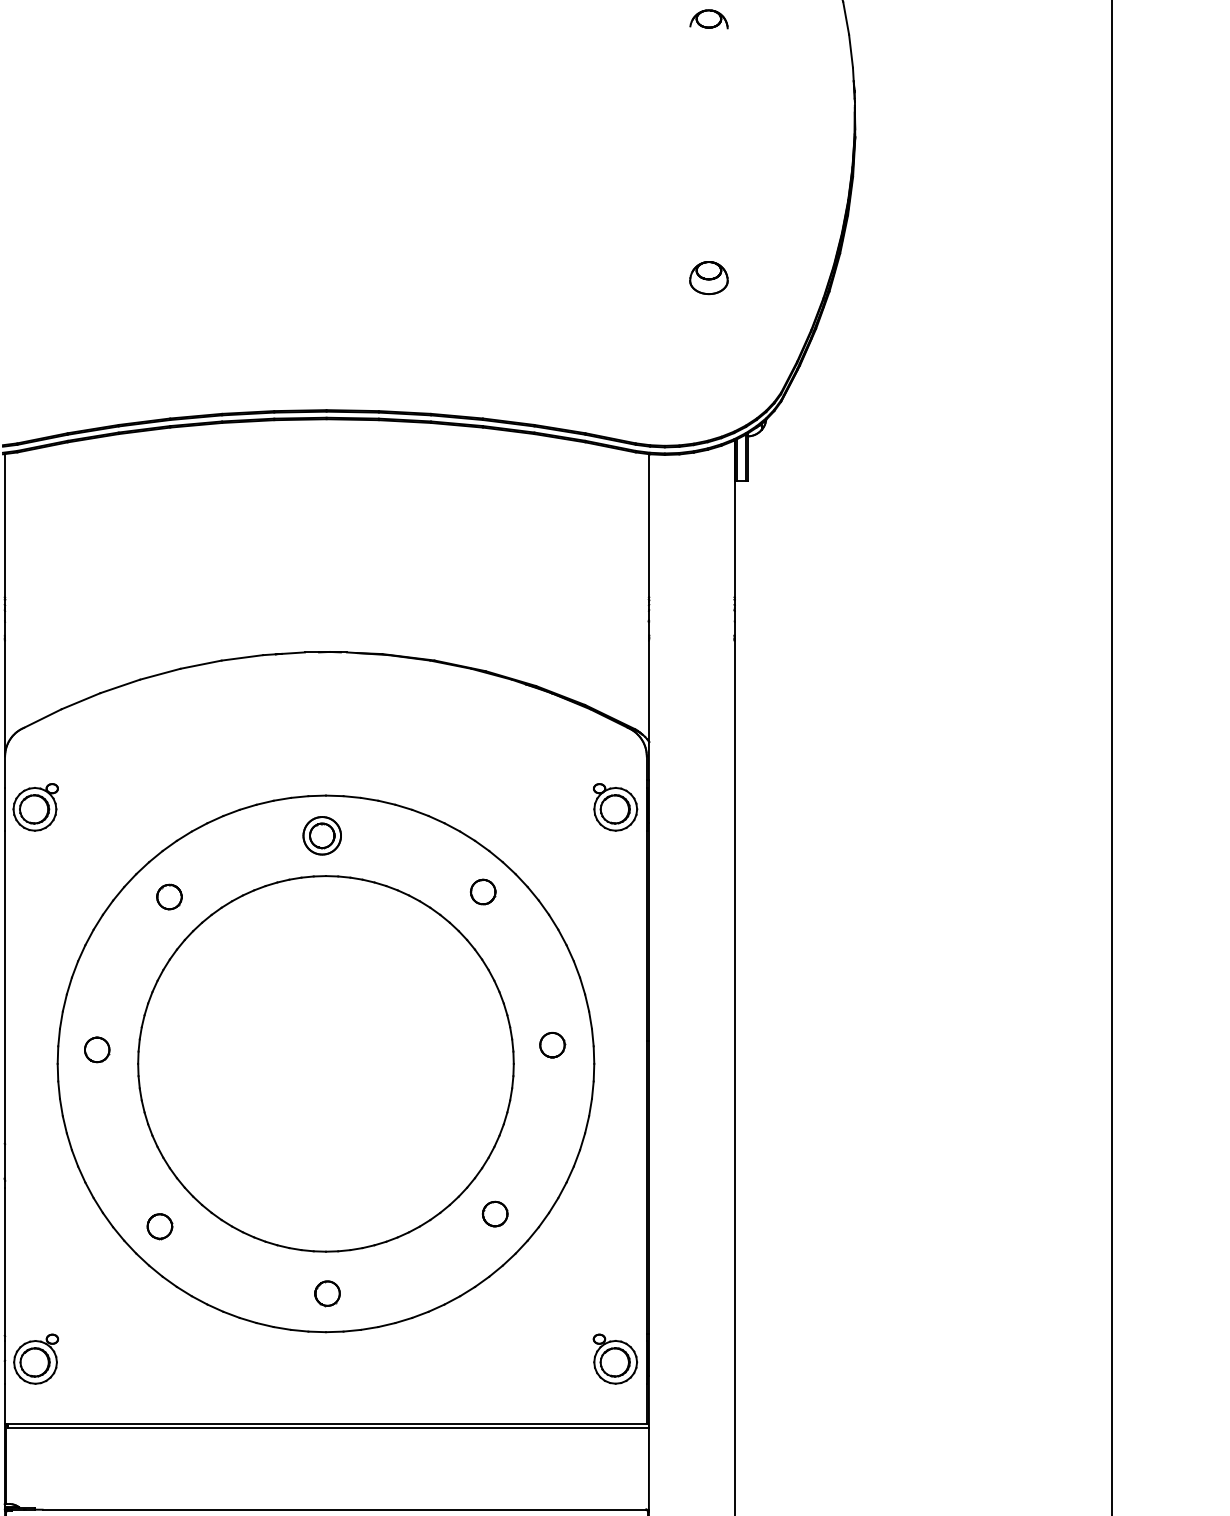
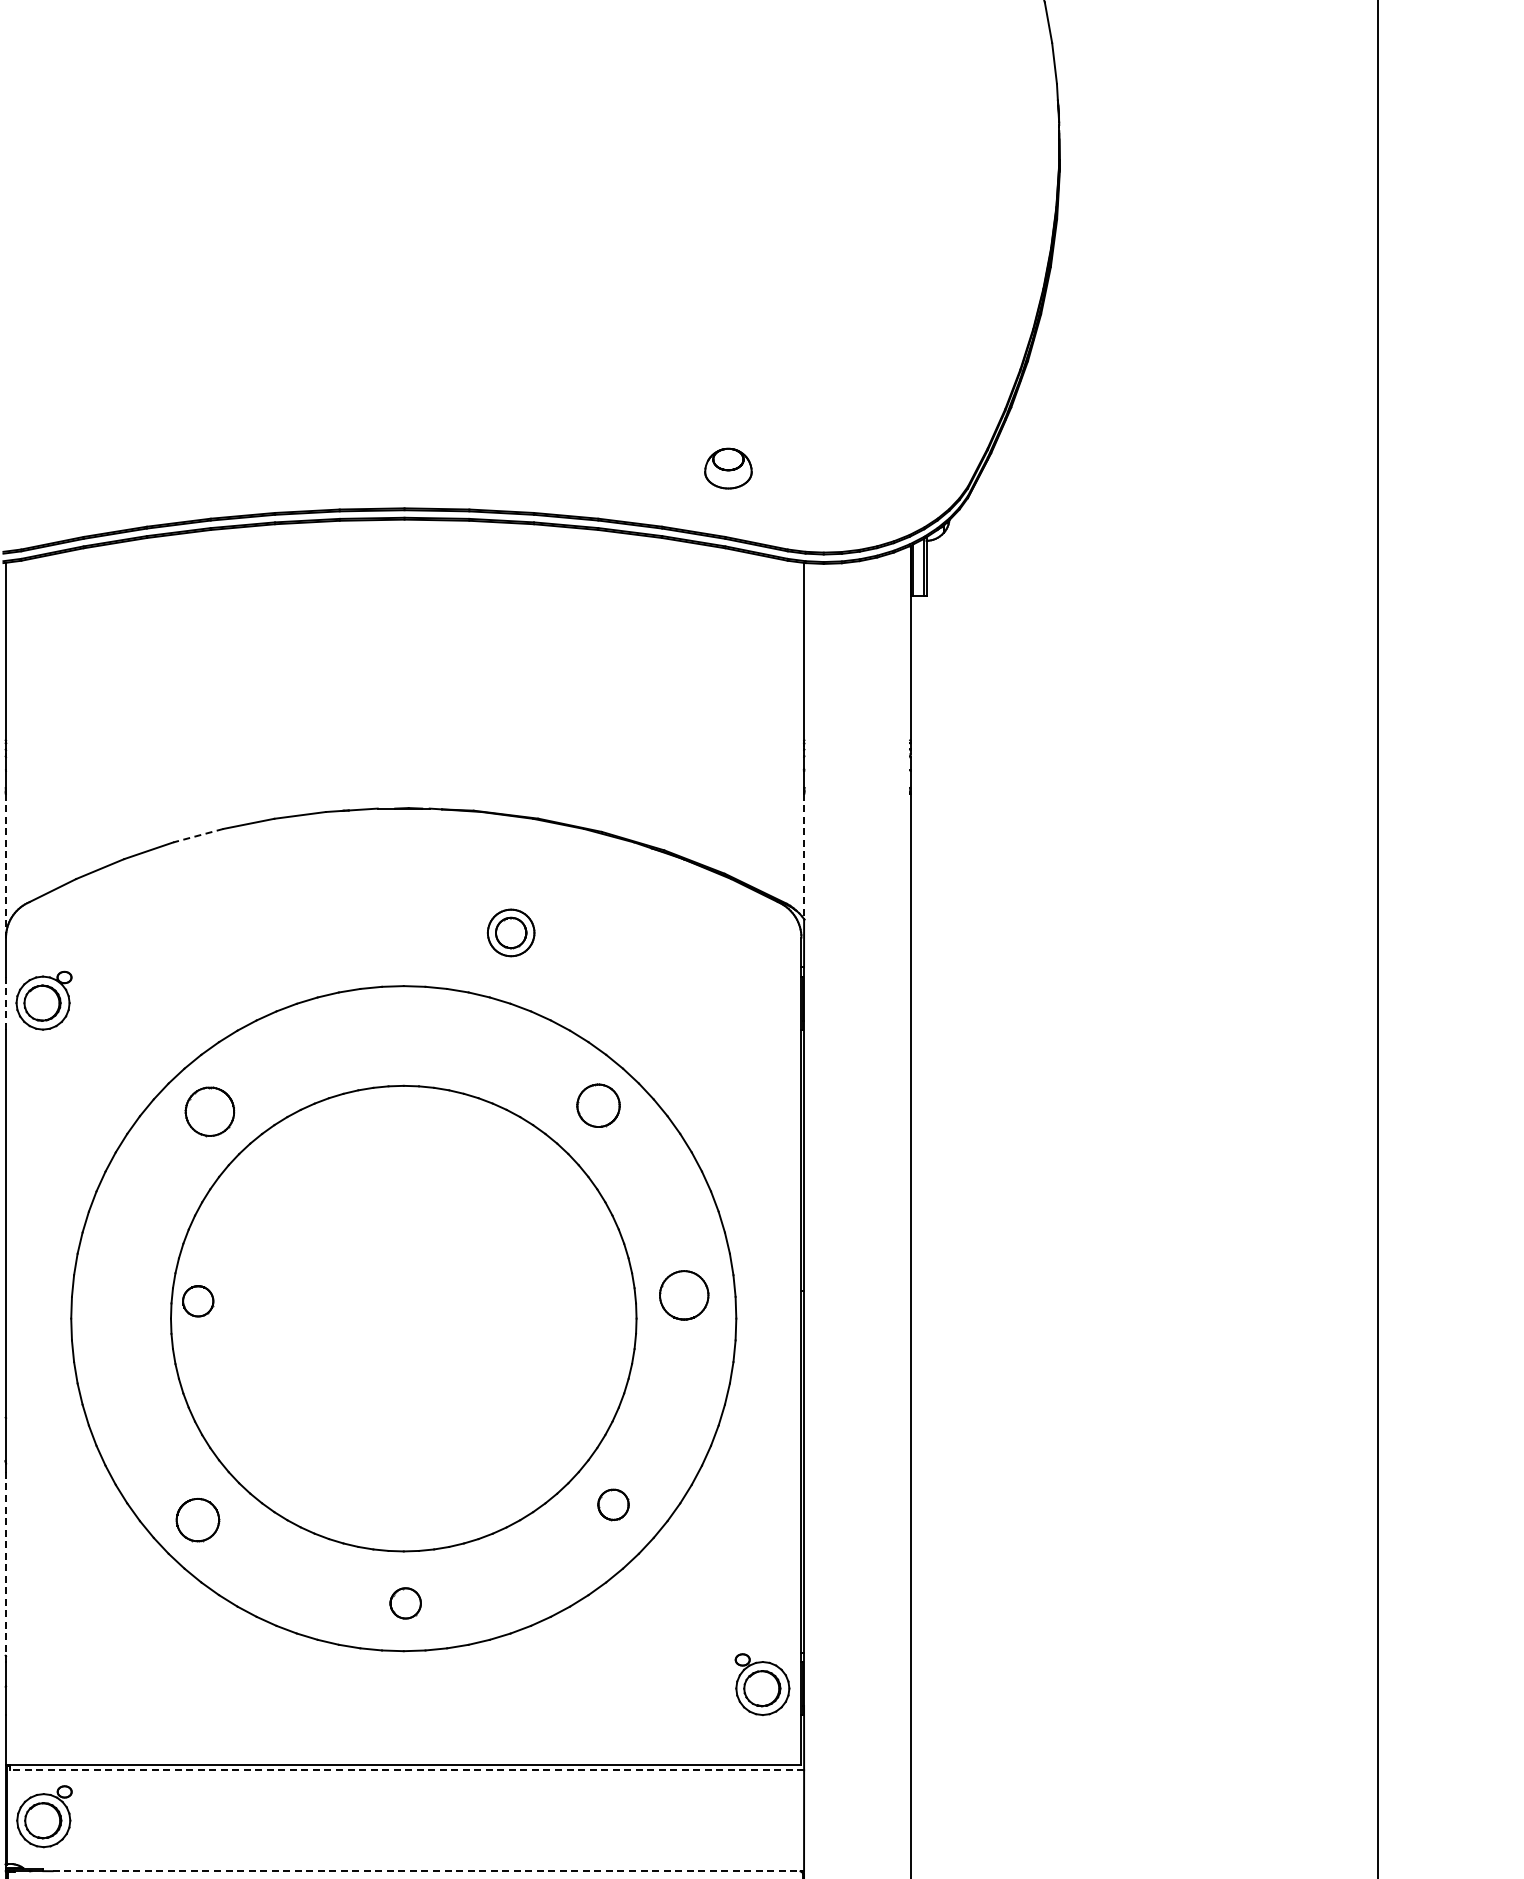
part: (708, 18) -> (878, 23), removed
part: (708, 277) -> (728, 468), moved
line: (160, 674) -> (198, 835), solid -> dashed
line: (649, 691) -> (804, 856), solid -> dashed
line: (5, 699) -> (6, 866), solid -> dashed
part: (615, 807) -> (762, 1000), removed
line: (5, 809) -> (6, 1003), solid -> dashed
part: (321, 835) -> (510, 932), moved
part: (483, 891) -> (598, 1105), size x1.4
part: (169, 896) -> (209, 1111), size x1.6
part: (552, 1045) -> (684, 1295), size x1.6
part: (97, 1050) -> (198, 1301), moved
part: (159, 1226) -> (197, 1520), size x1.4
line: (5, 1262) -> (6, 1564), solid -> dashed
part: (36, 1359) -> (44, 1816), moved
line: (328, 1428) -> (406, 1770), solid -> dashed
line: (344, 1509) -> (426, 1871), solid -> dashed

